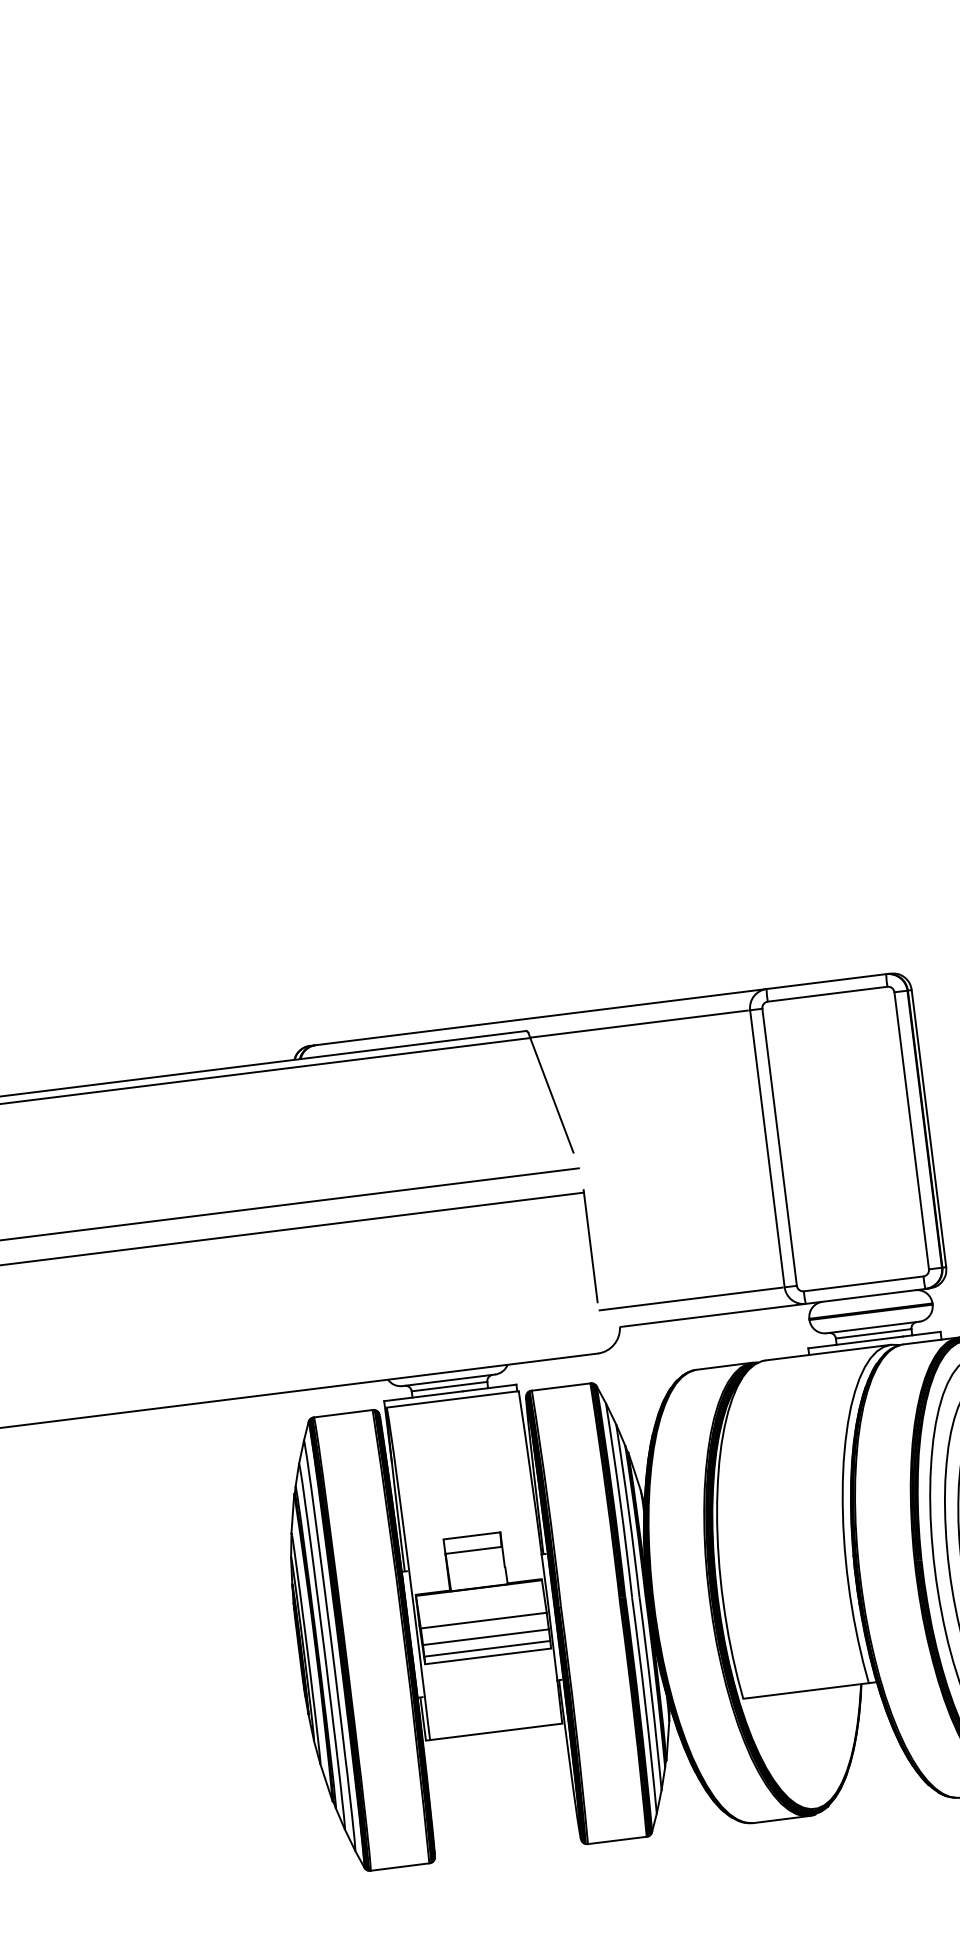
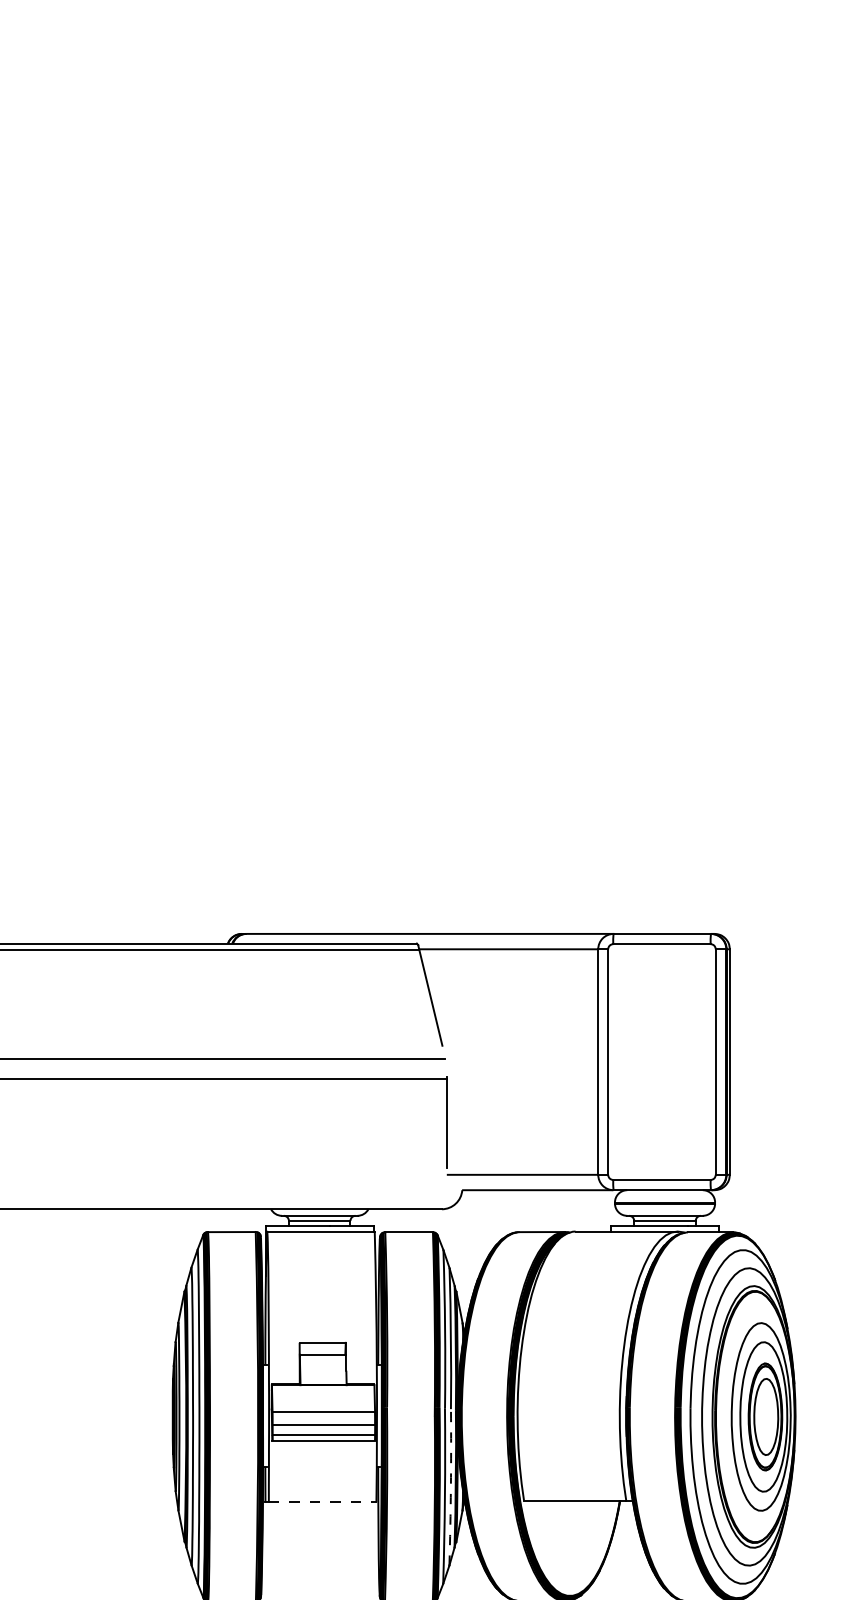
arc: (650, 1694) -> (450, 1487), solid -> dashed
line: (496, 1732) -> (322, 1502), solid -> dashed

